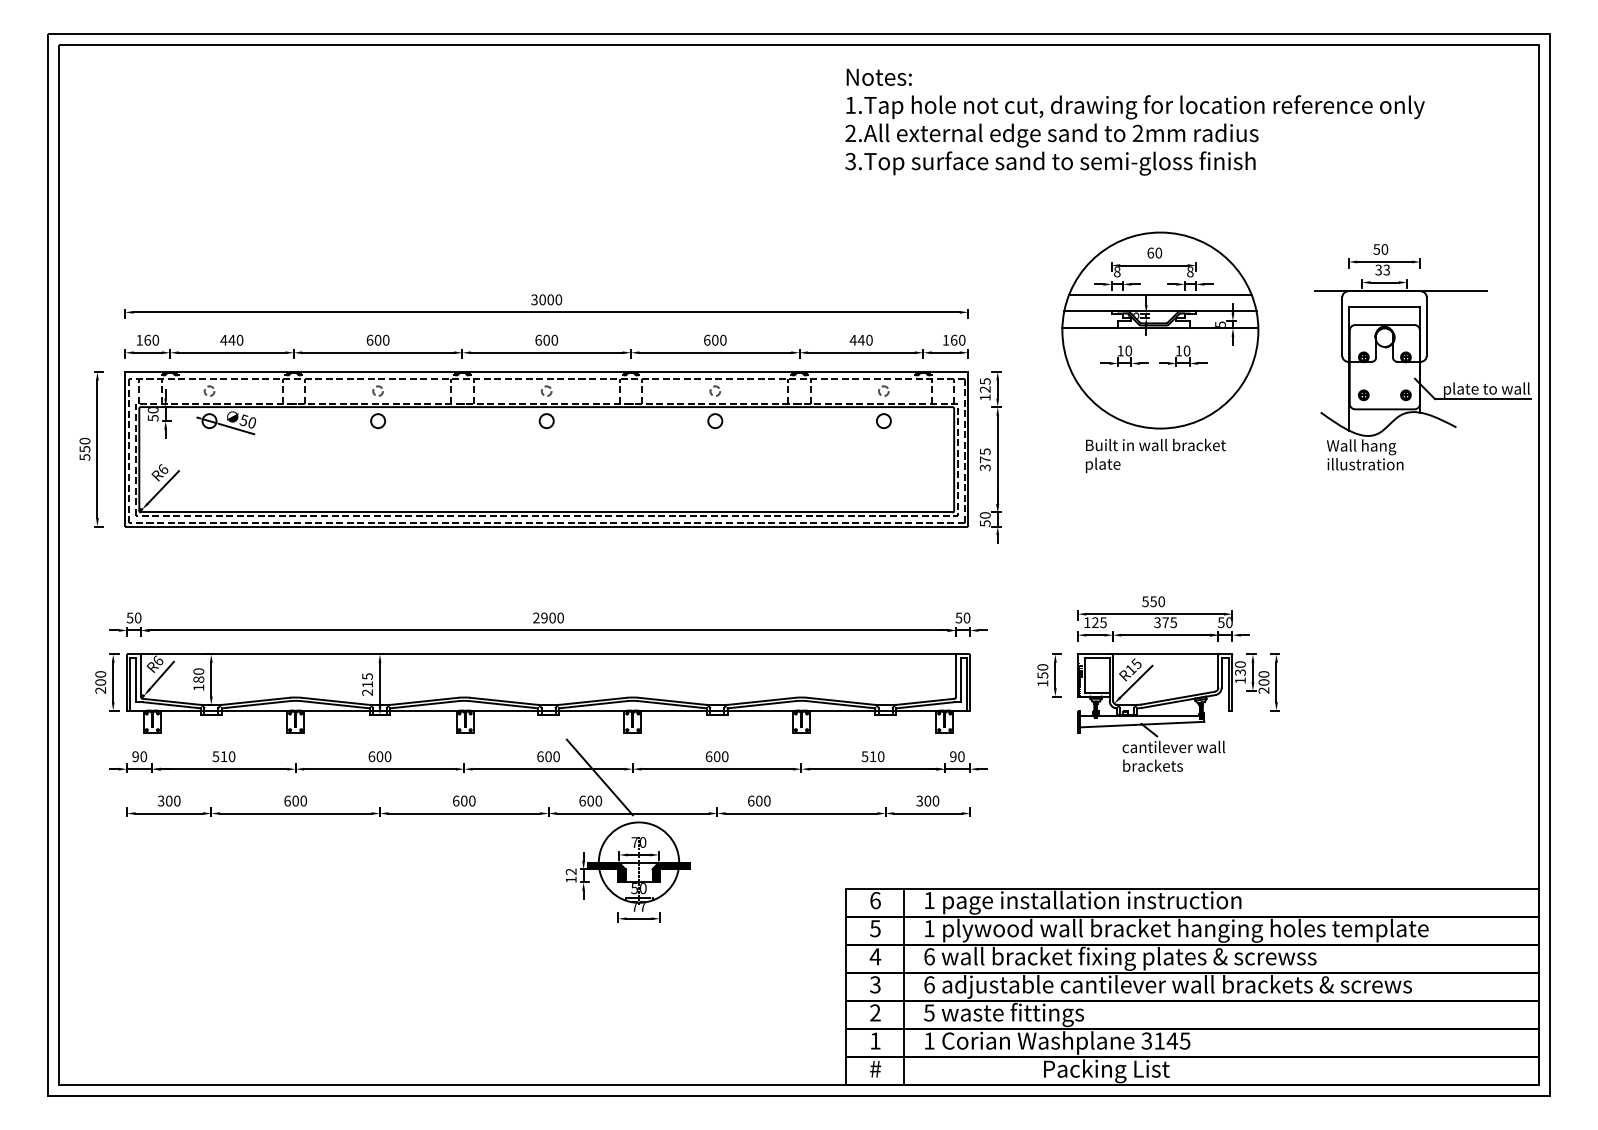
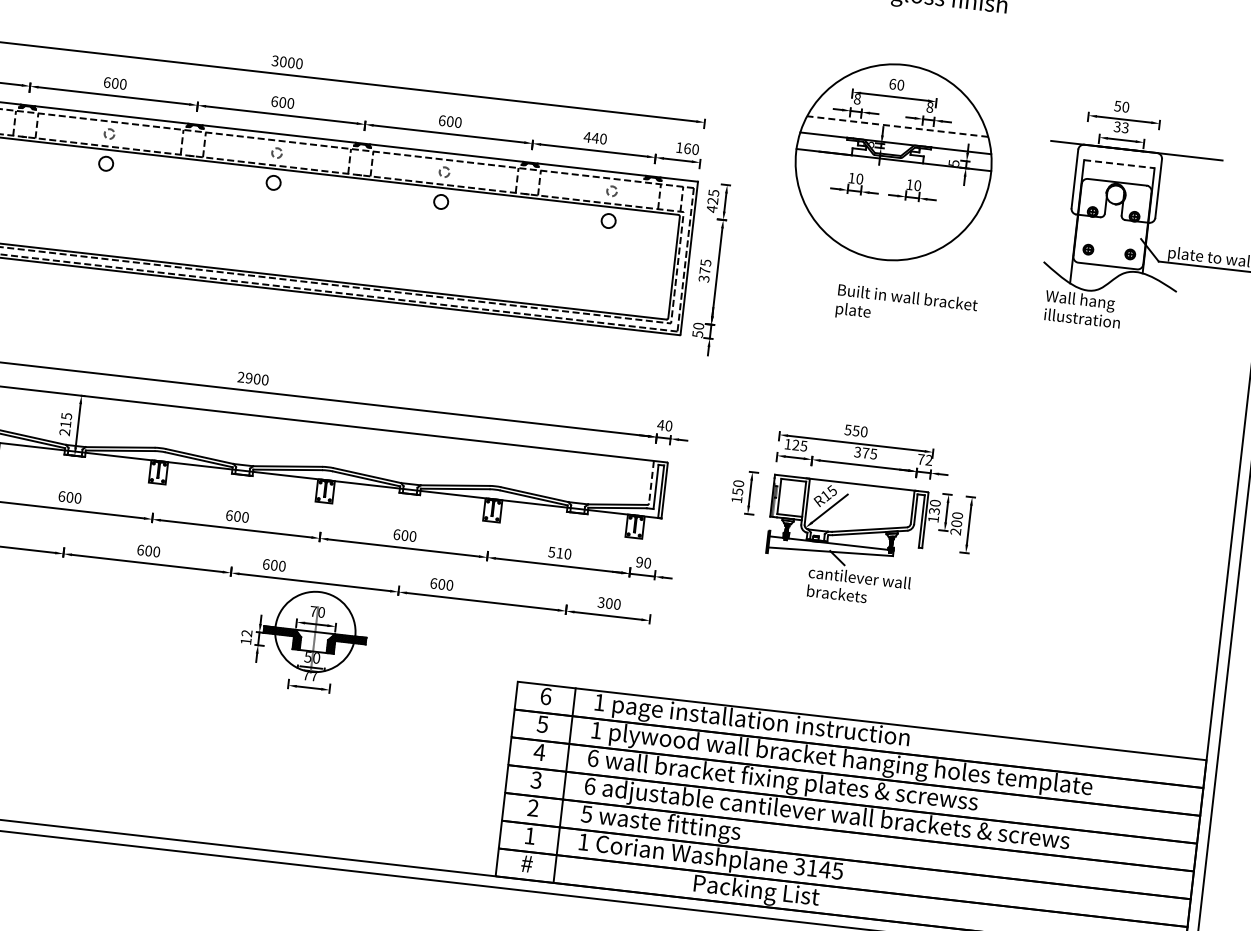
line: (1159, 294) -> (896, 126), solid -> dashed
line: (1385, 306) -> (1120, 163), solid -> dashed
text: (985, 397) -> (712, 209), 125 -> 425
text: (1155, 455) -> (906, 307), moved
text: (958, 617) -> (660, 424), 50 -> 40
text: (1225, 622) -> (925, 459), 50 -> 72
line: (956, 676) -> (651, 482), solid -> dashed
line: (599, 777) -> (285, 542), removed

